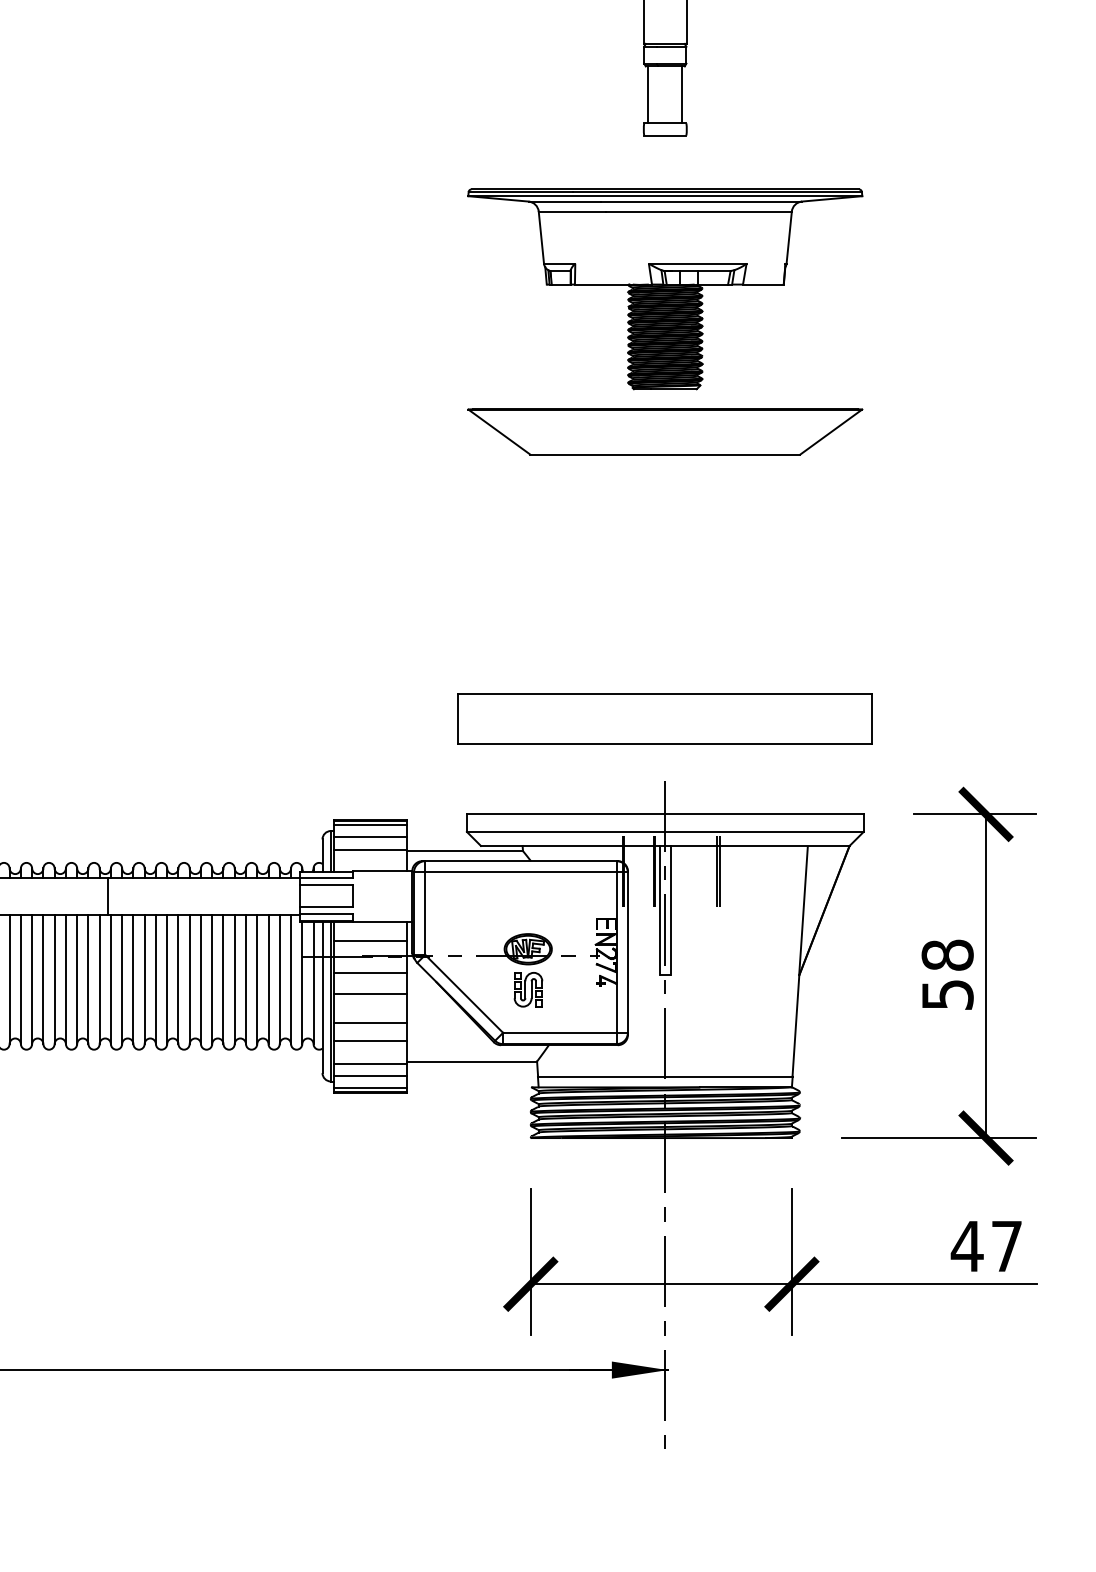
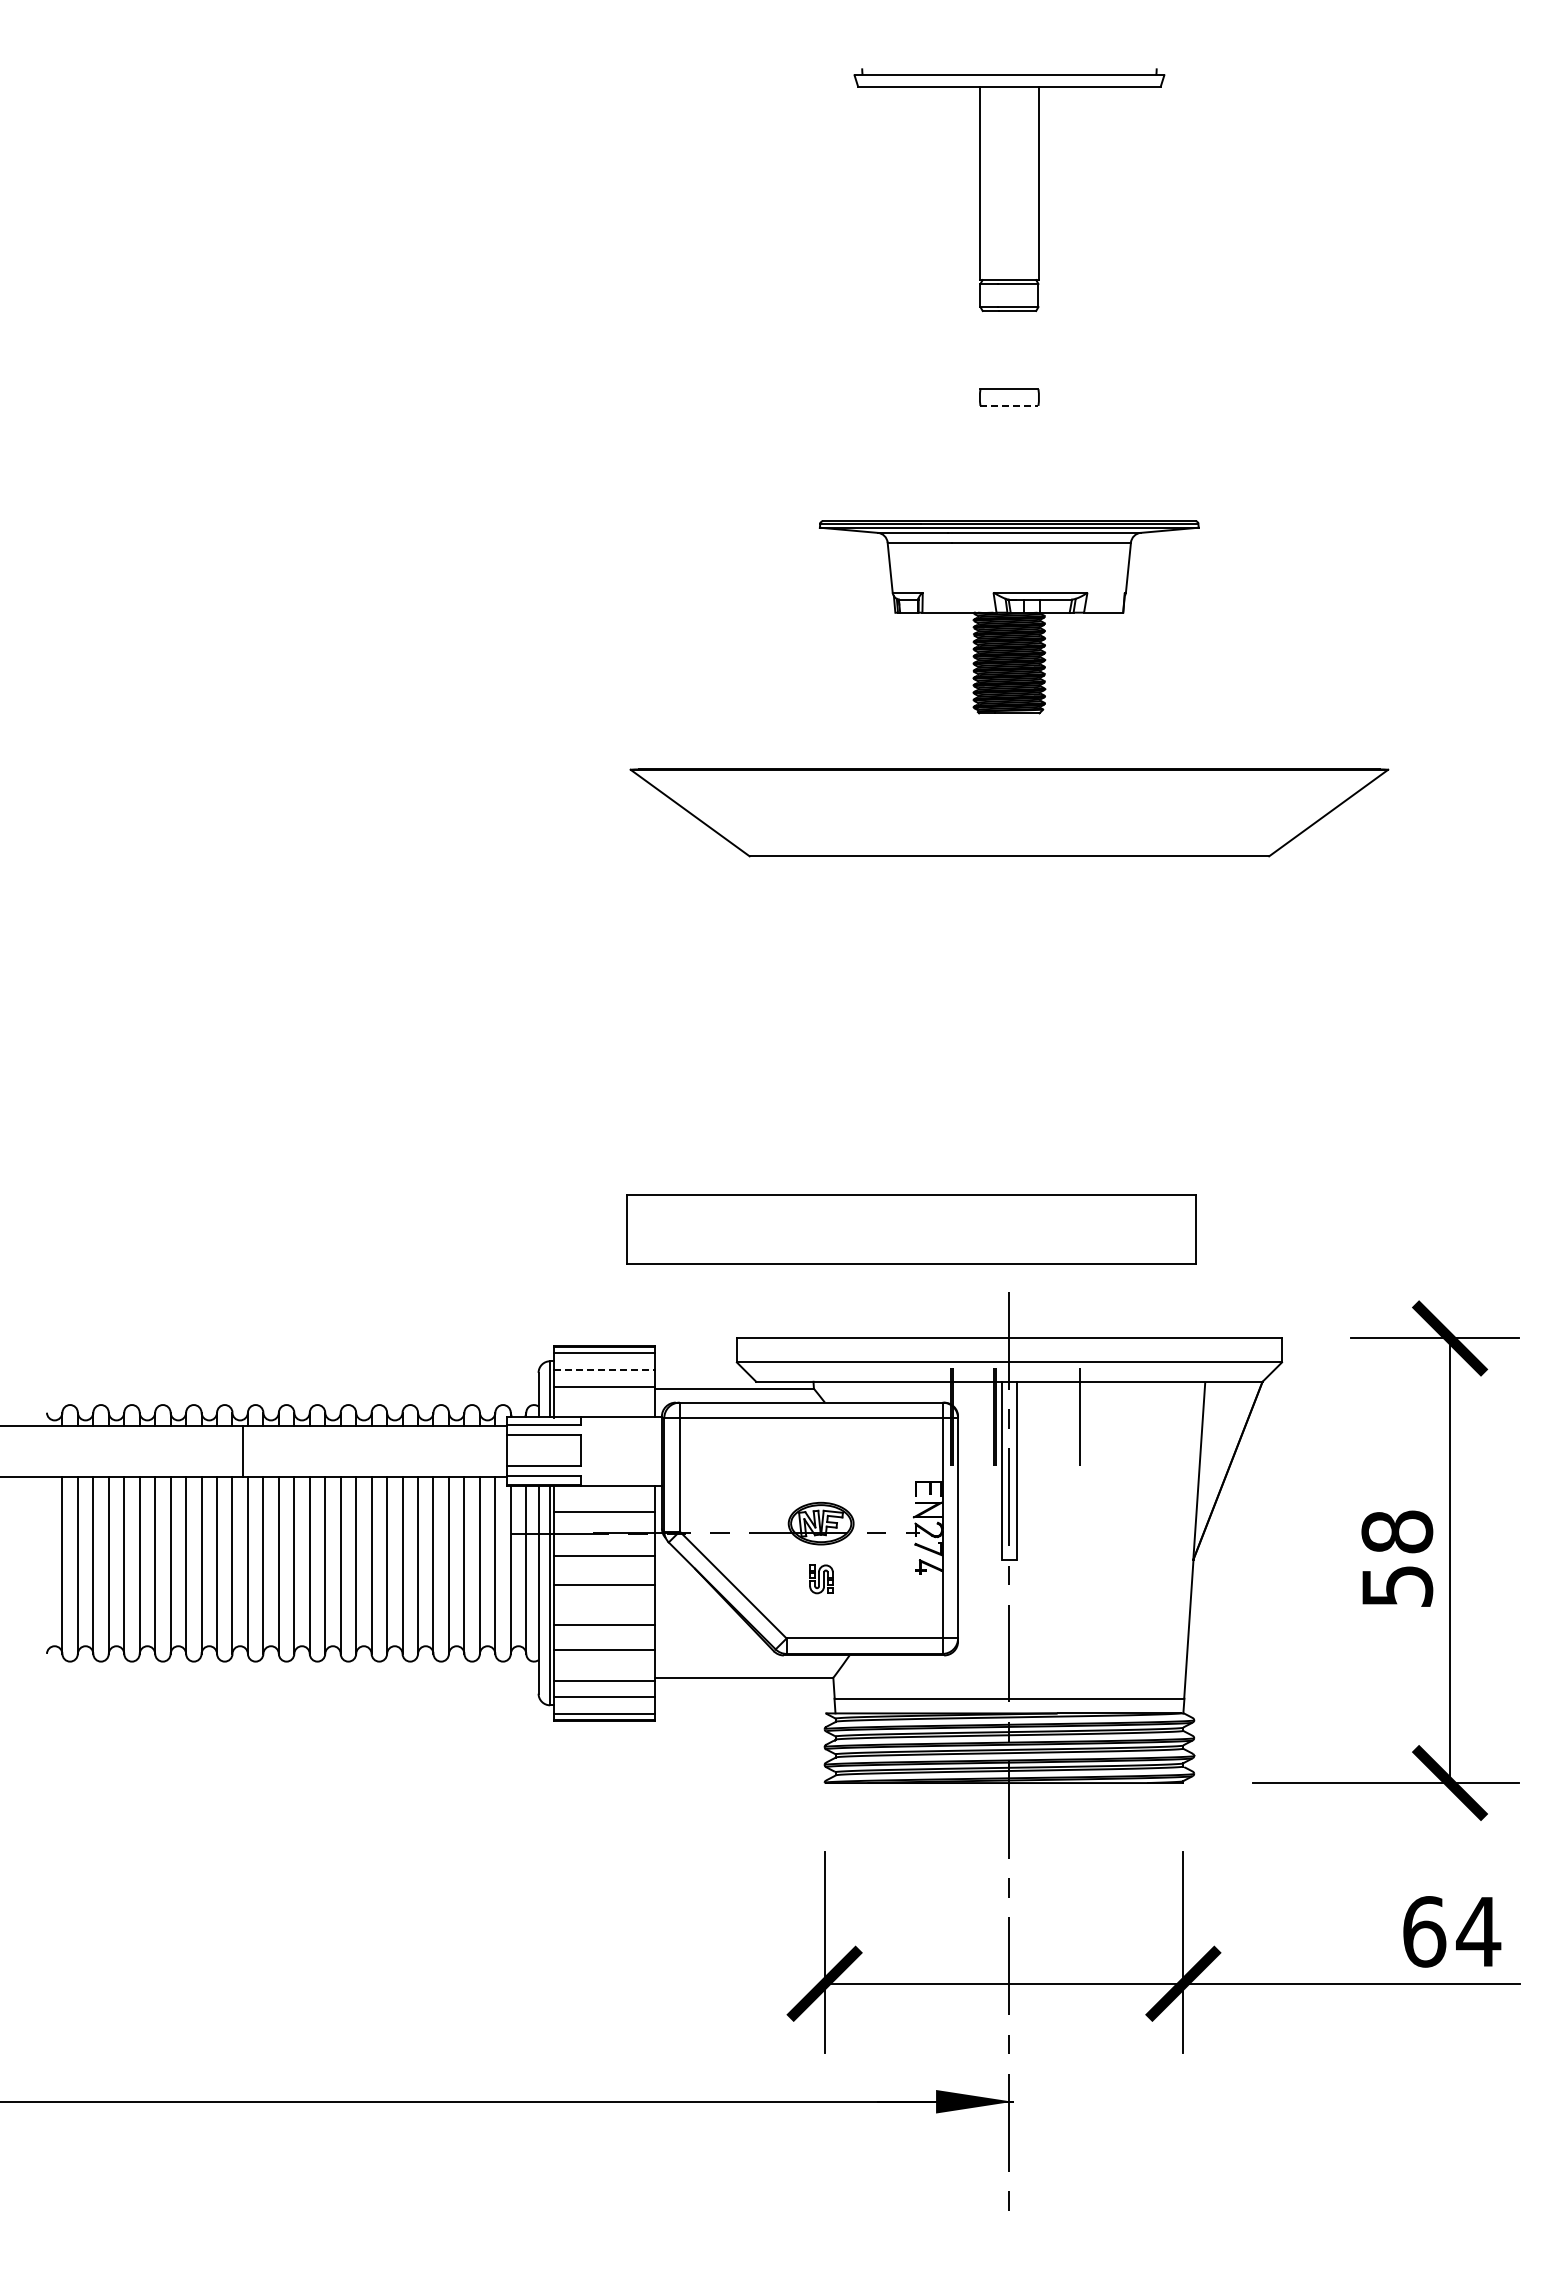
line: (648, 94) -> (986, 349), removed
line: (682, 94) -> (1032, 349), removed
line: (665, 135) -> (1009, 405), solid -> dashed
part: (664, 289) -> (1008, 617), size x0.7
part: (665, 432) -> (1009, 813), size x1.4
part: (665, 719) -> (911, 1229), moved
line: (370, 837) -> (604, 1370), solid -> dashed
line: (719, 870) -> (1083, 1415), removed
part: (528, 989) -> (821, 1579), size x0.6
text: (987, 1246) -> (1451, 1931), 47 -> 64

